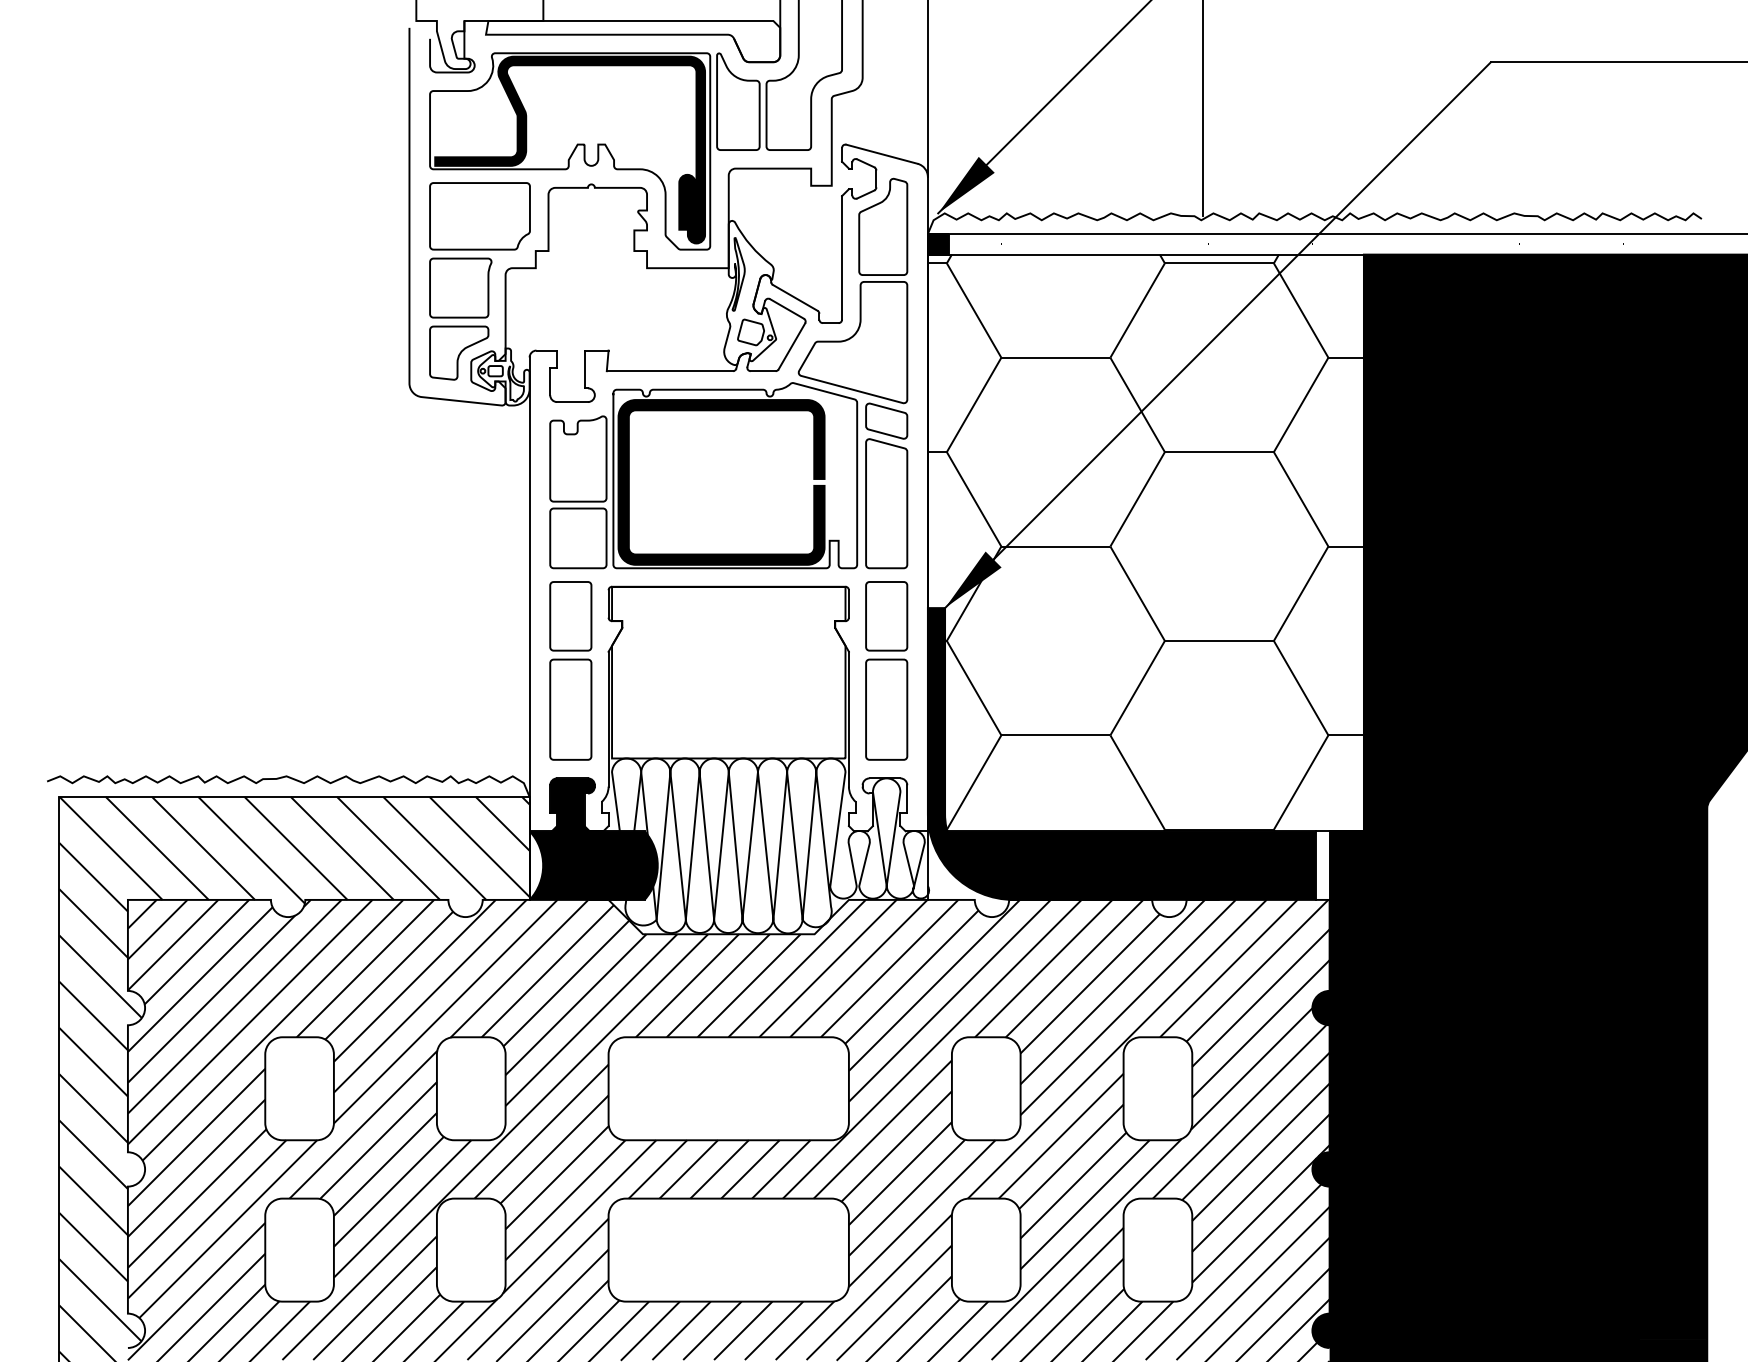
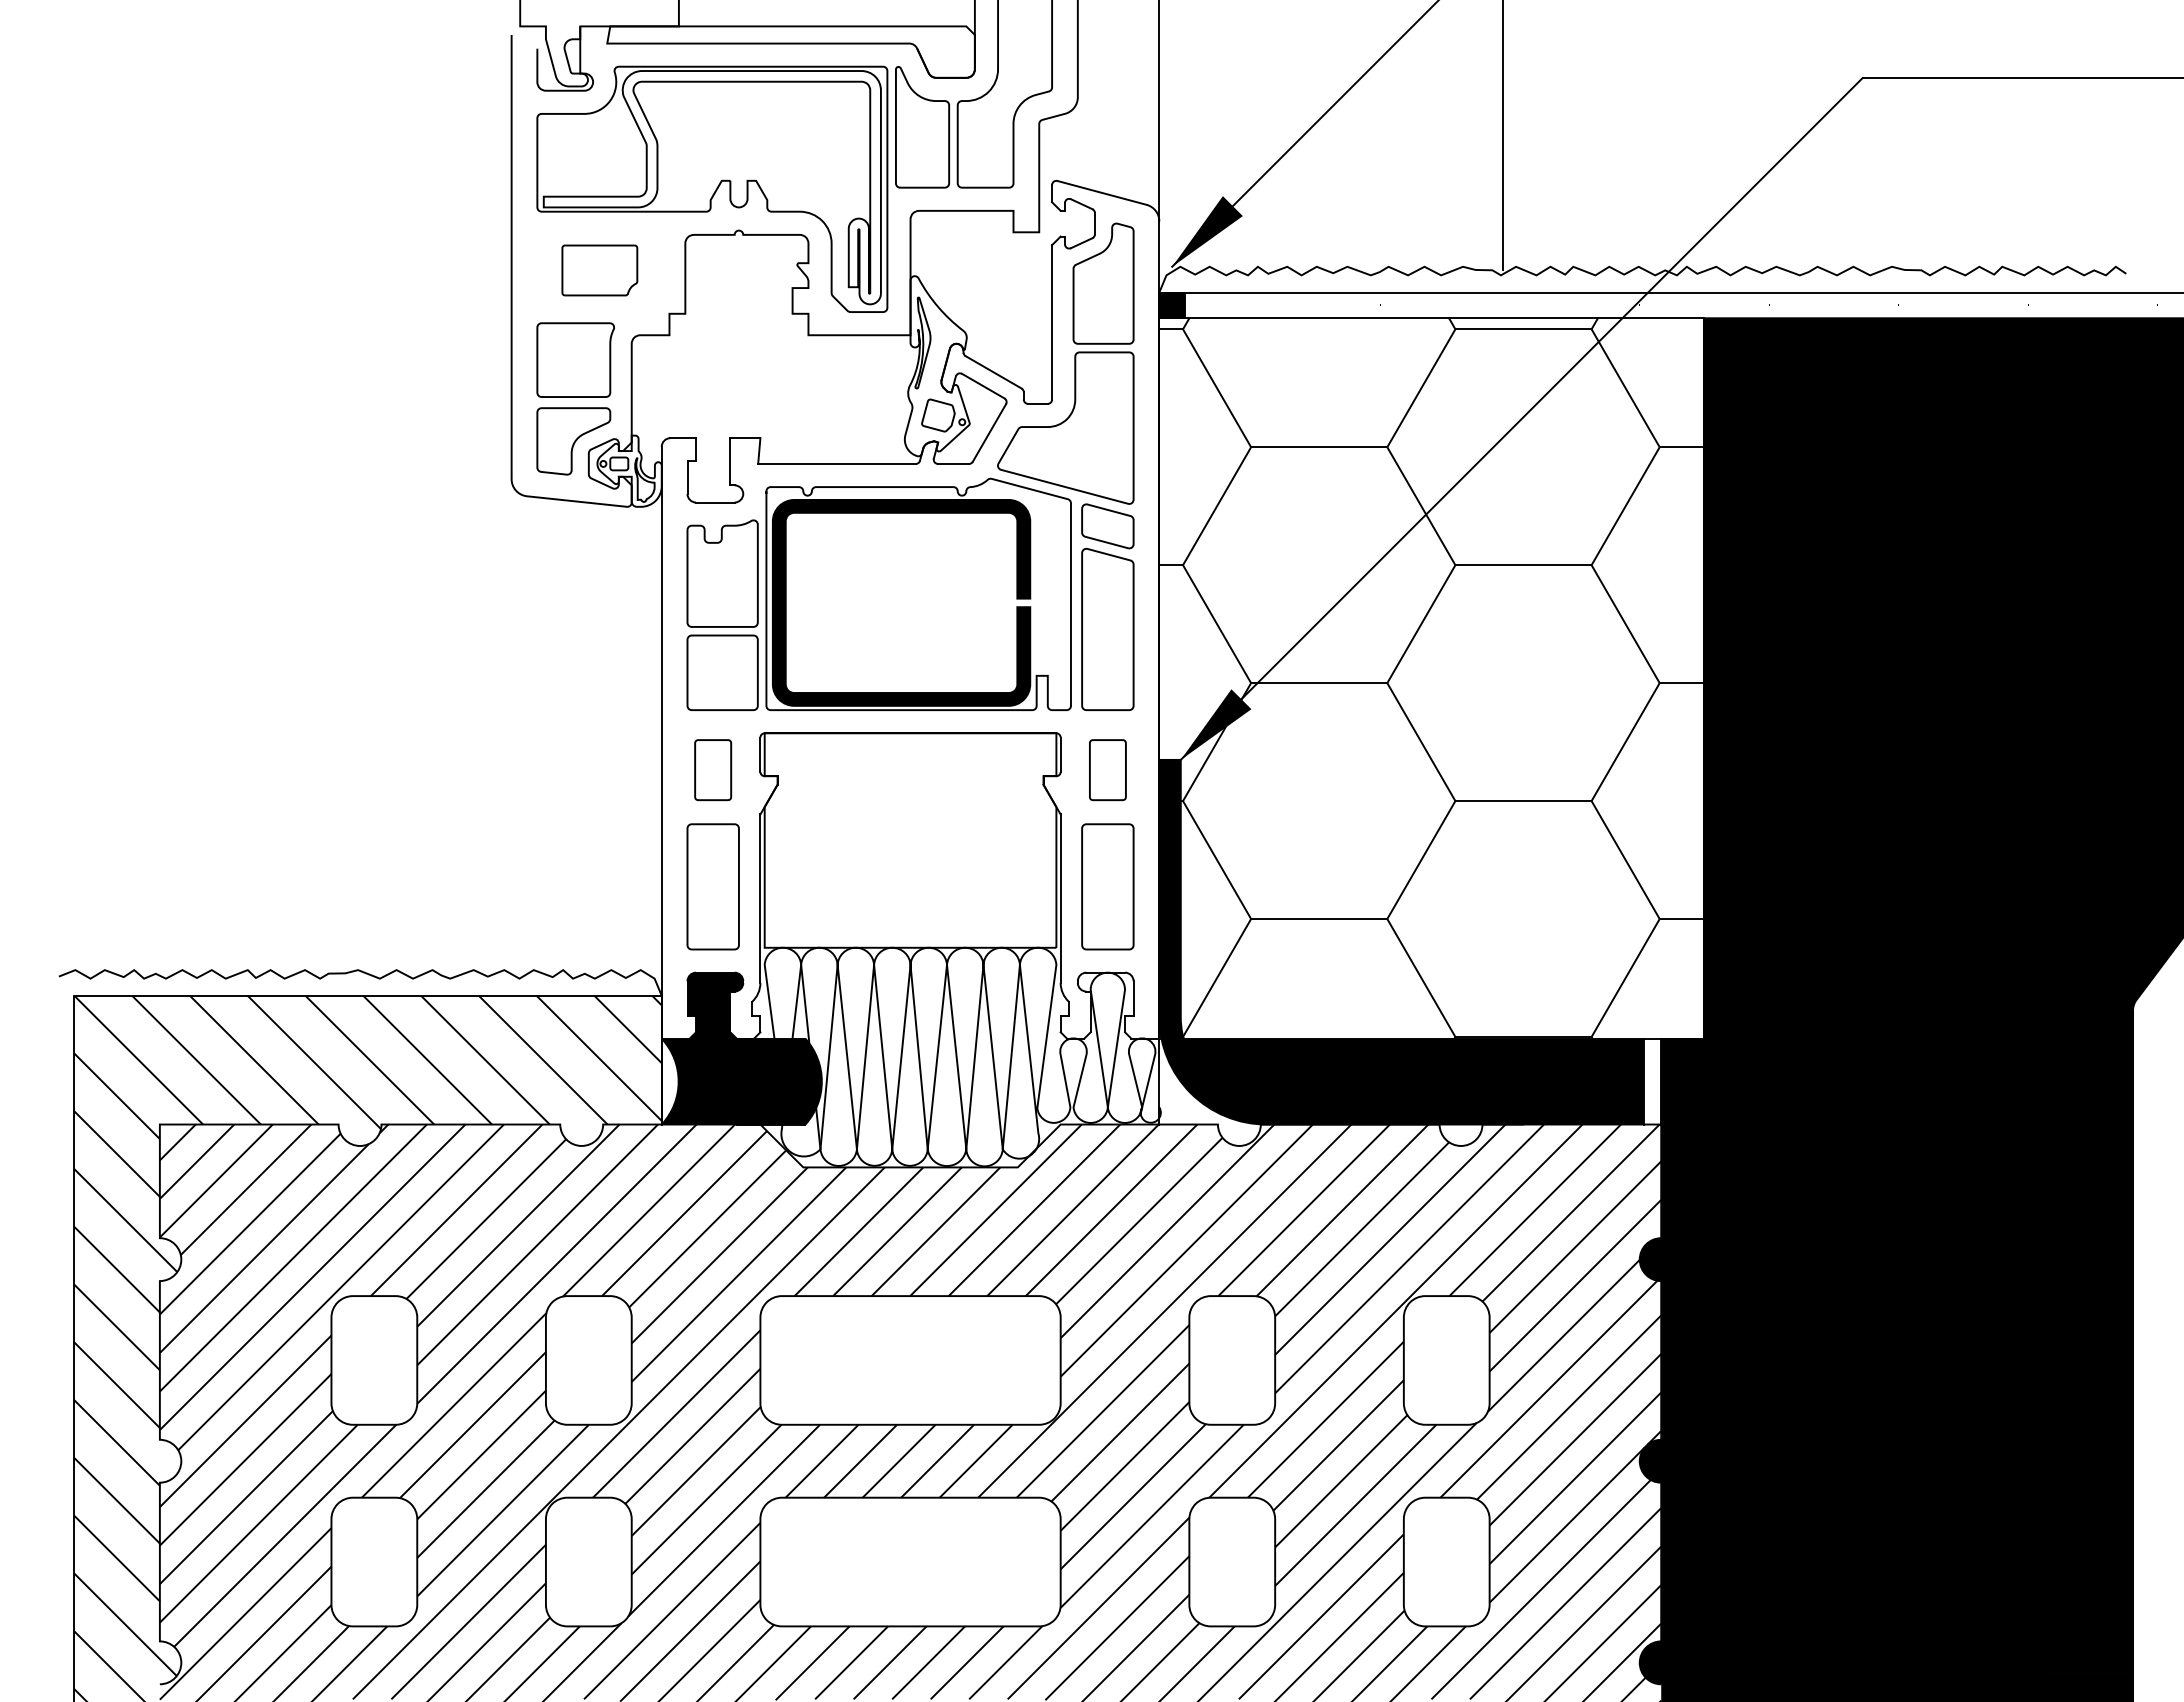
fill: (569, 149) -> (711, 187), removed
part: (479, 216) -> (599, 270), size x0.6
part: (570, 615) -> (712, 769), size x0.7
part: (886, 615) -> (1107, 769), size x0.7

